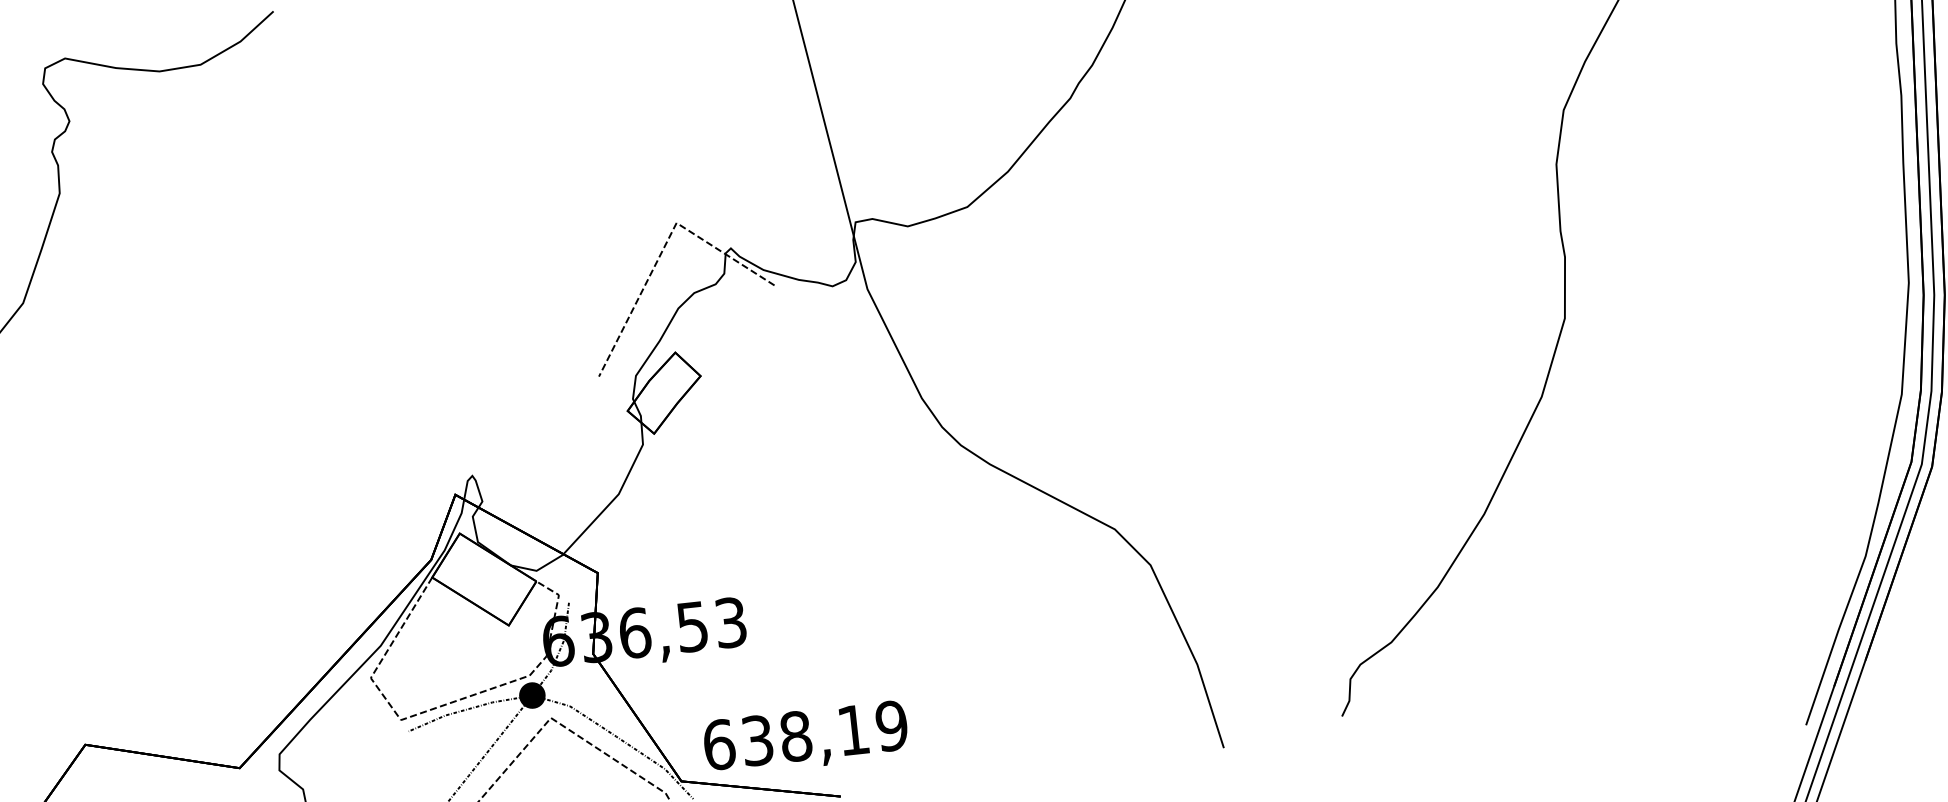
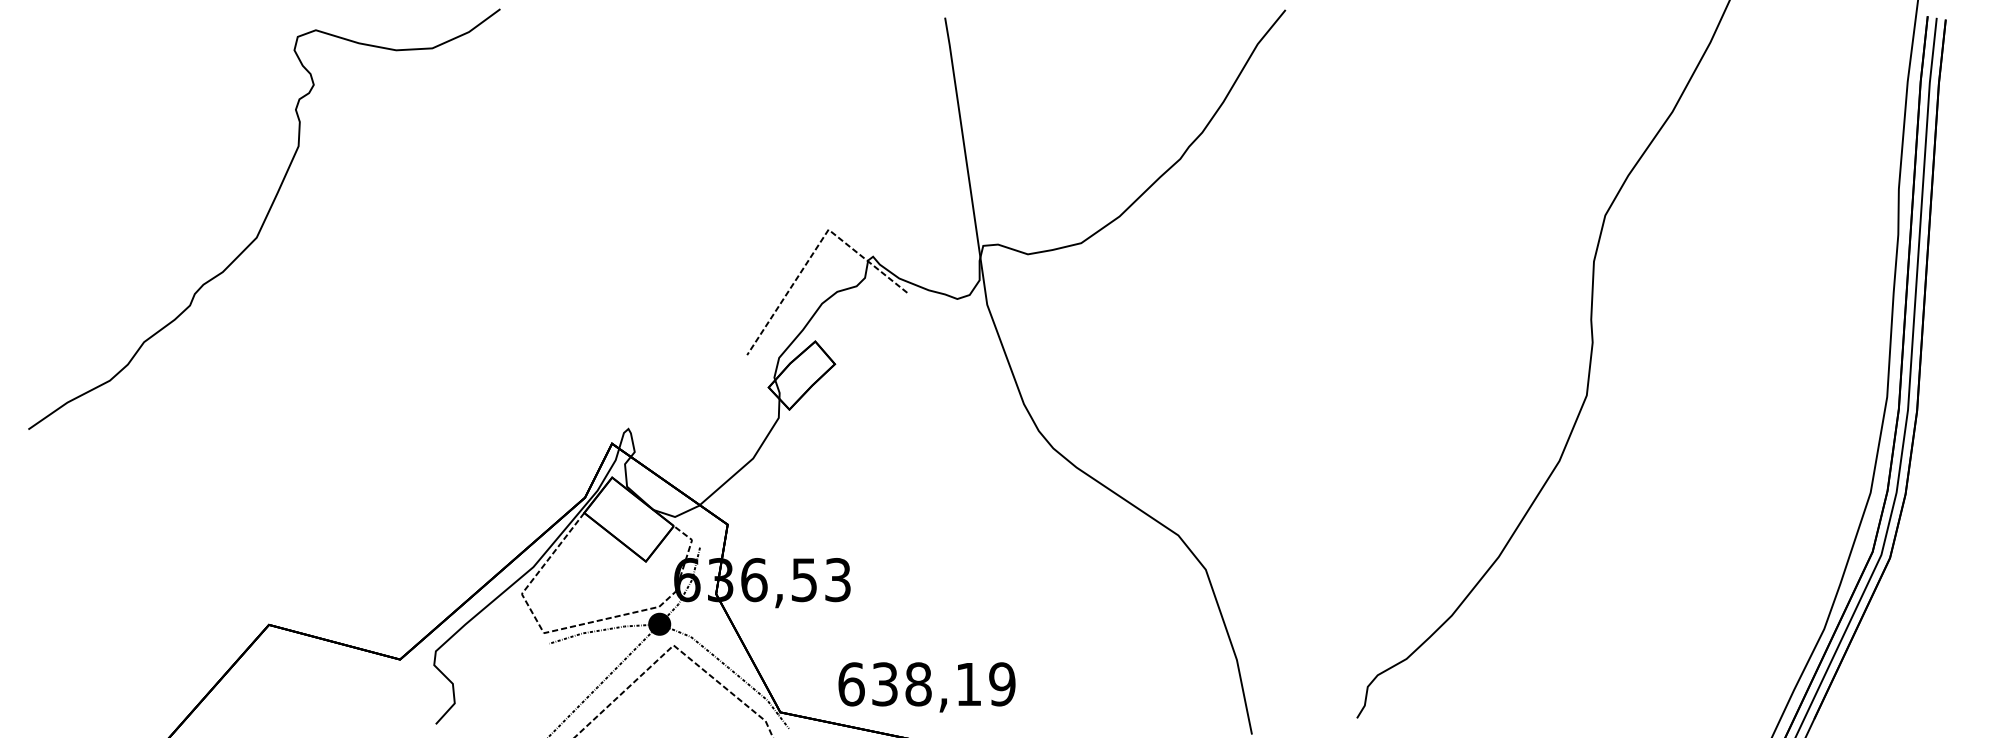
text: (805, 739) -> (926, 687), moved

